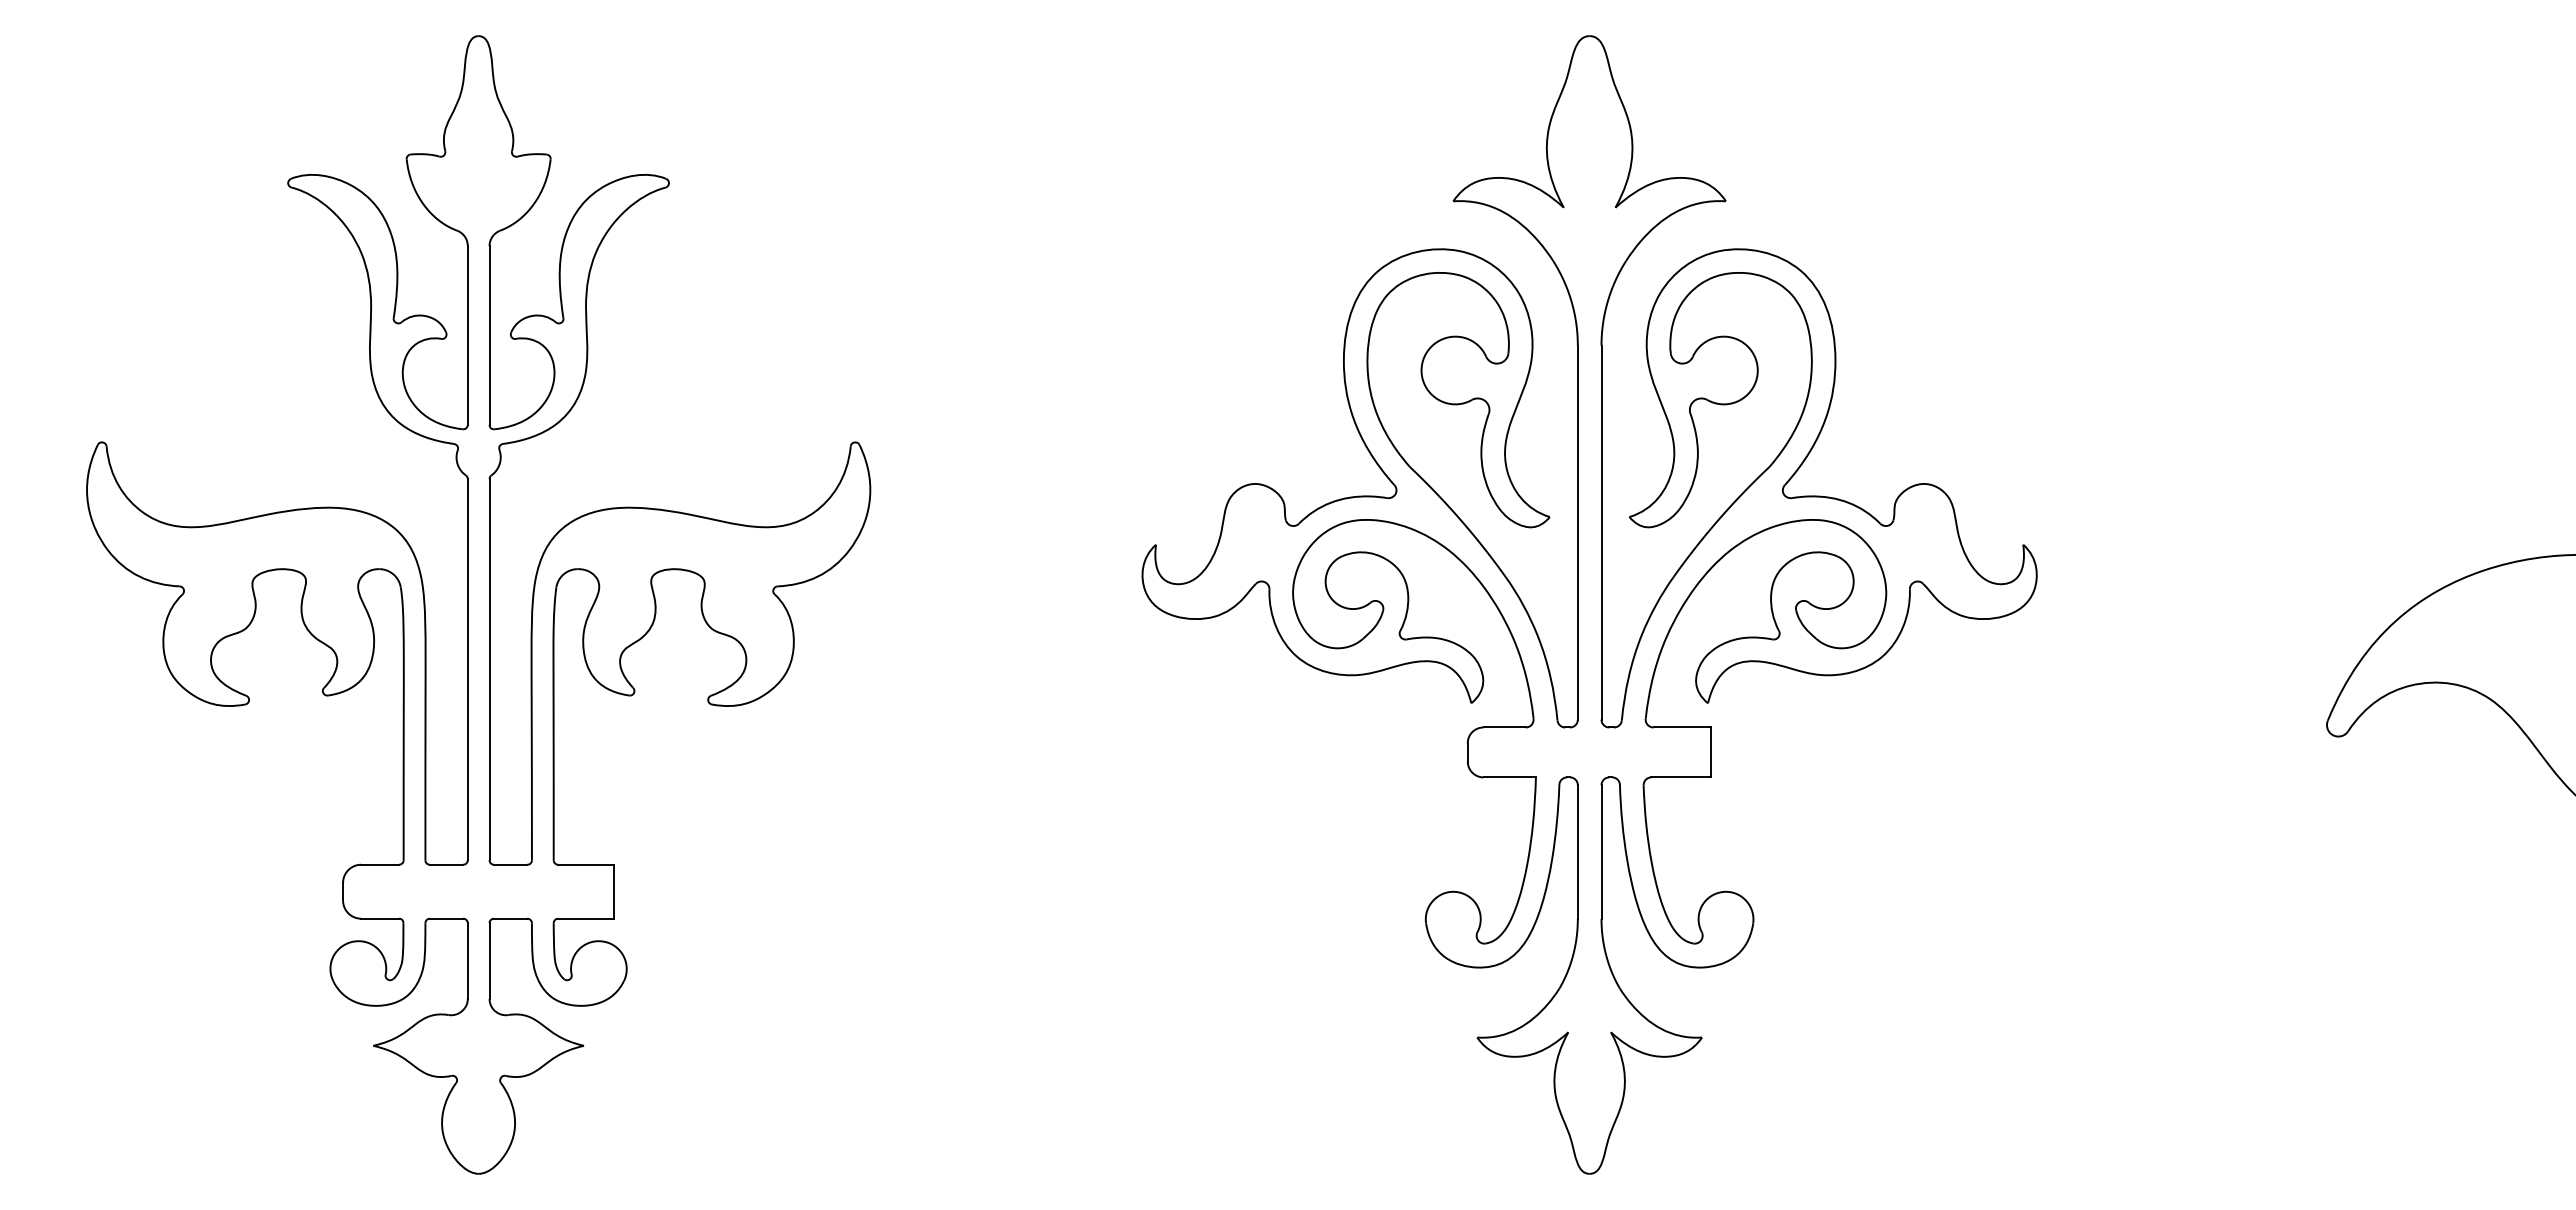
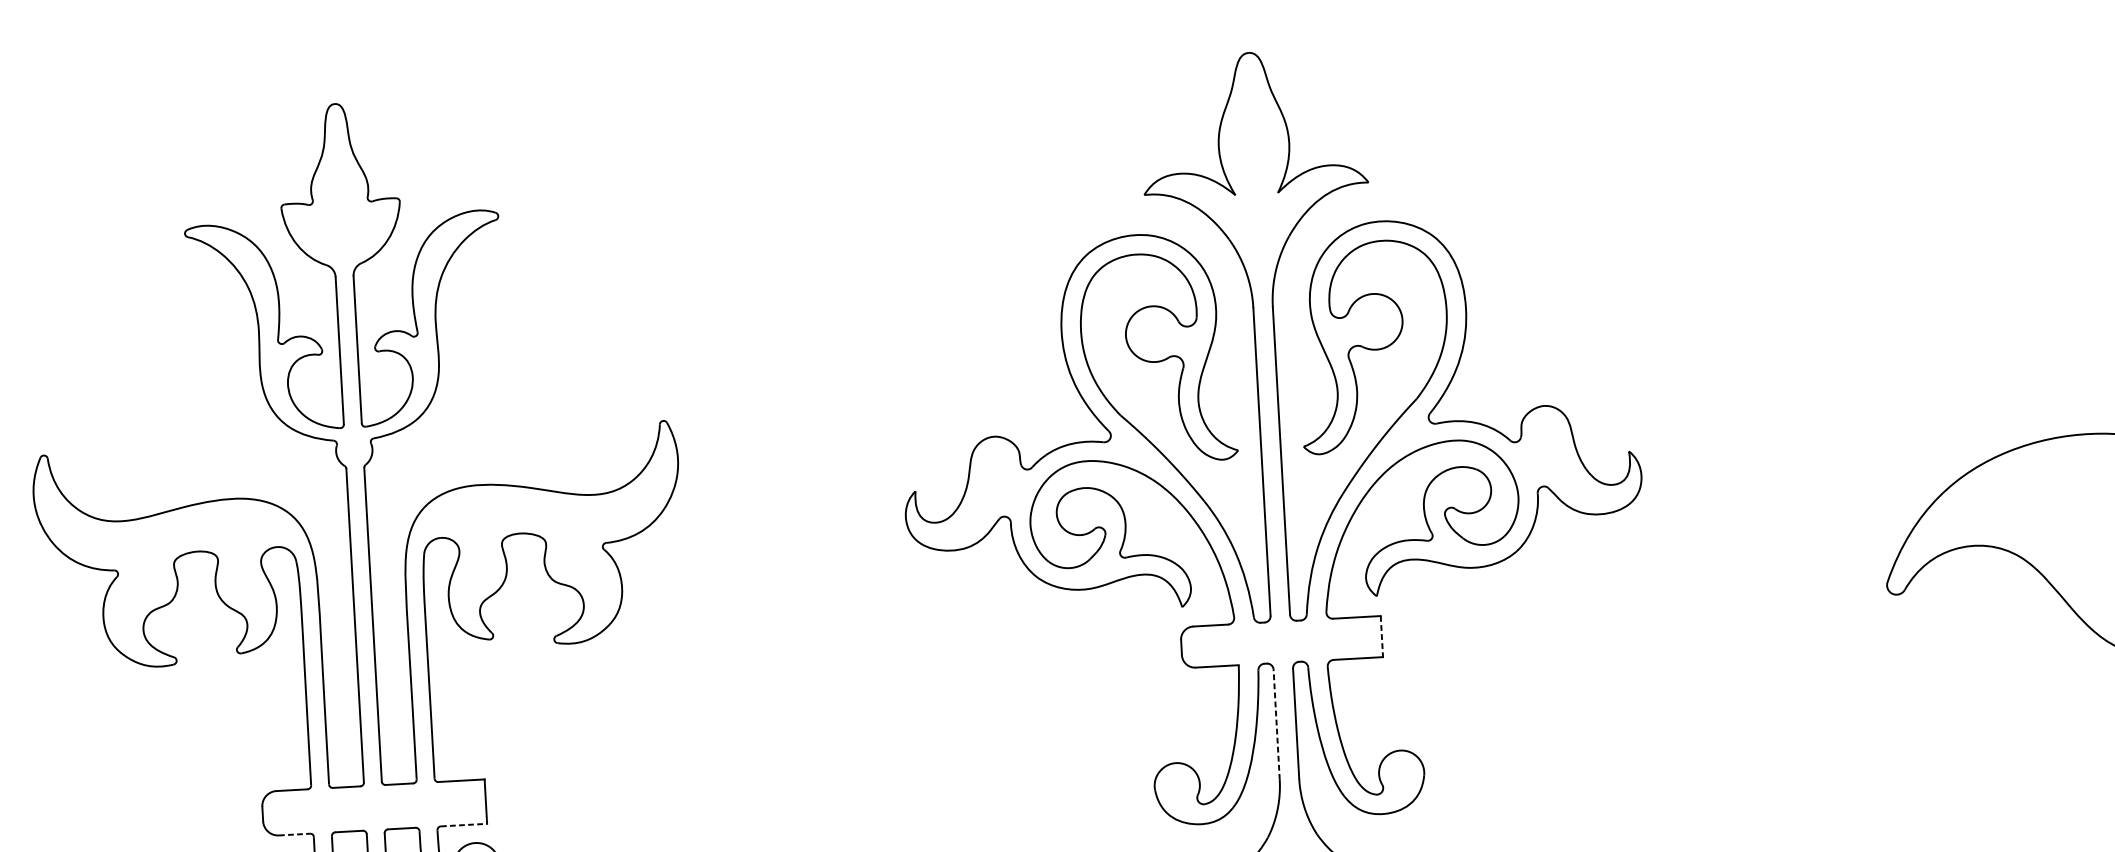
line: (1711, 752) -> (1382, 636), solid -> dashed
line: (1577, 852) -> (1276, 725), solid -> dashed
line: (380, 918) -> (294, 834), solid -> dashed
line: (586, 918) -> (464, 824), solid -> dashed

